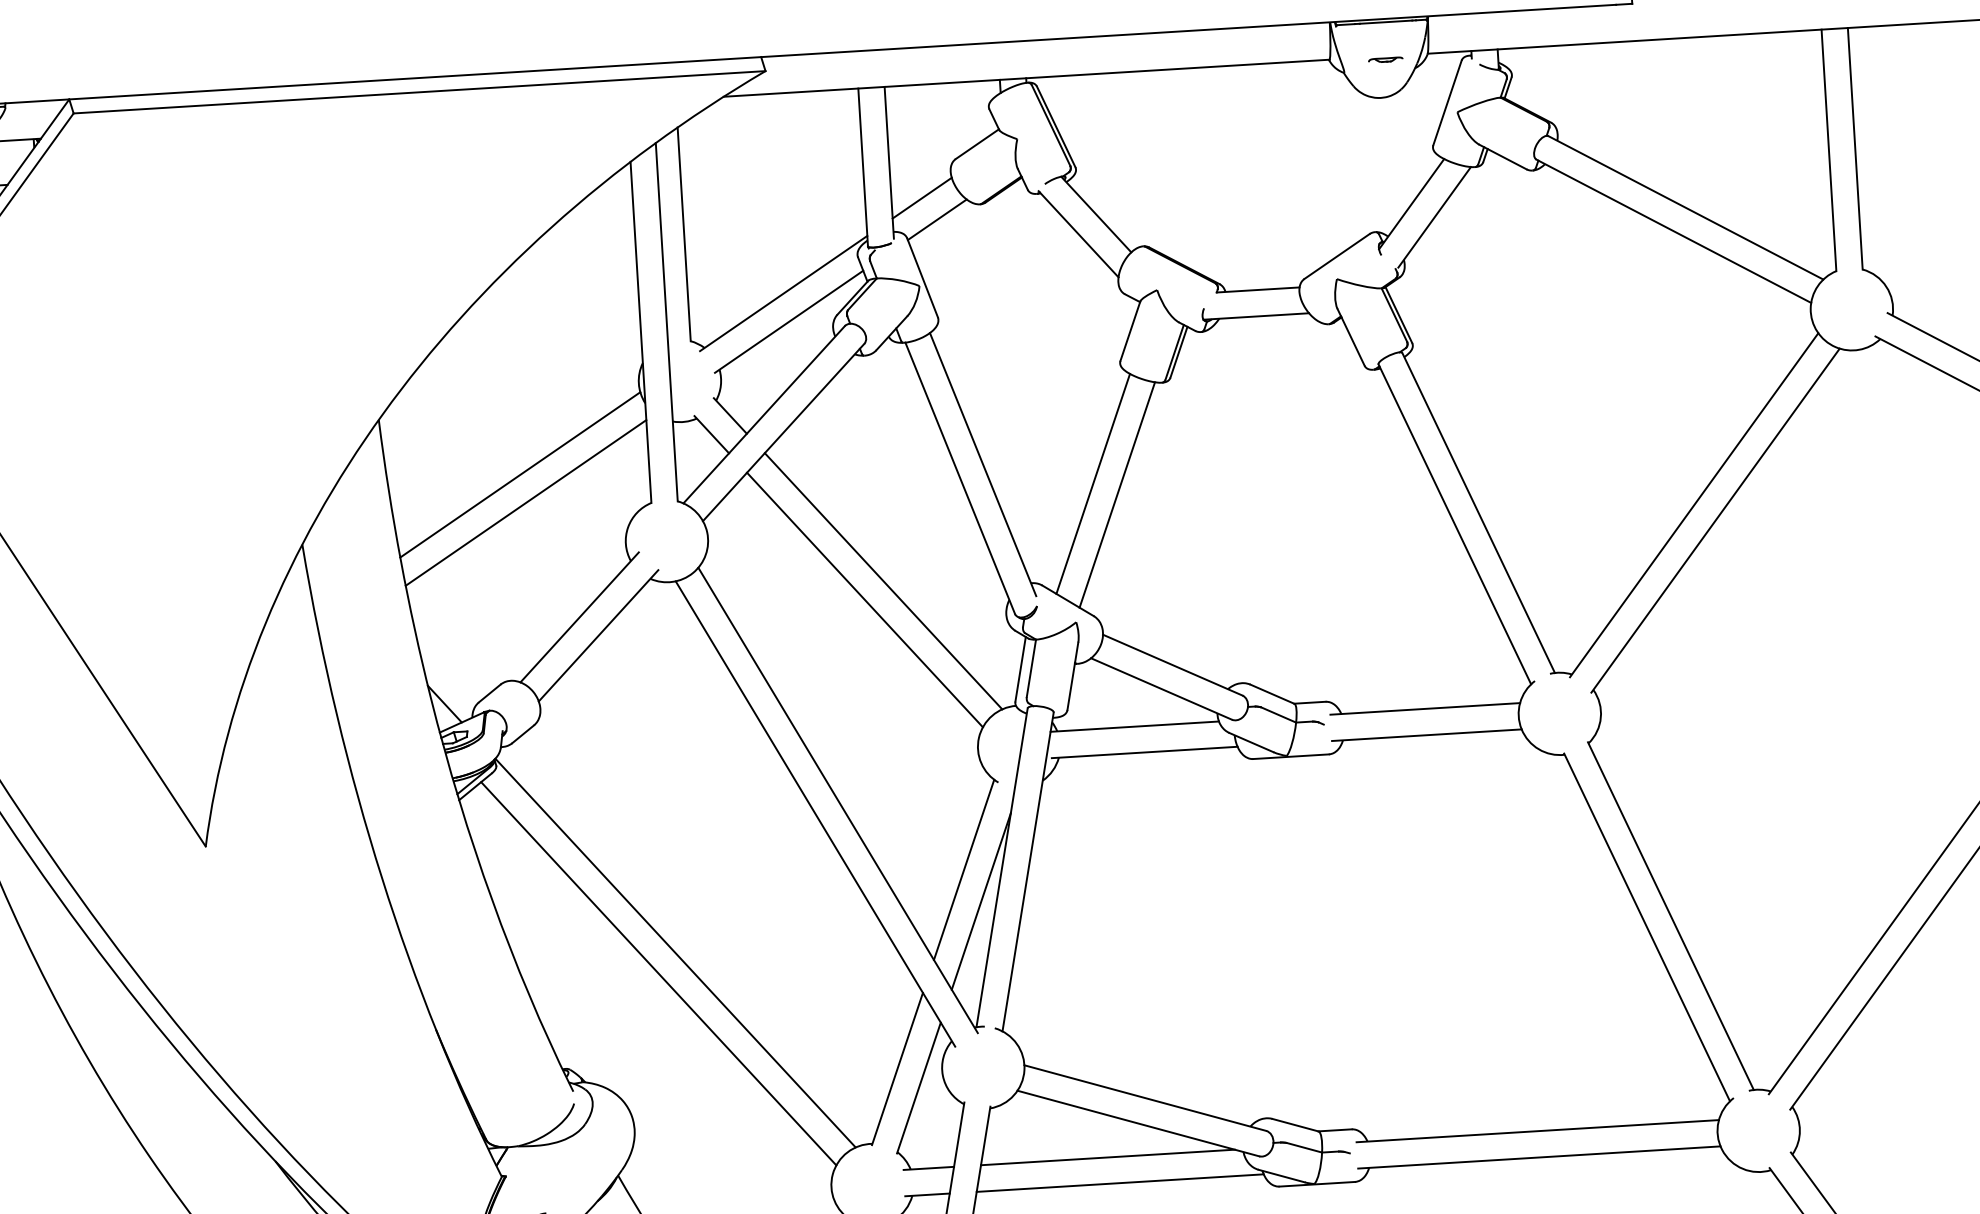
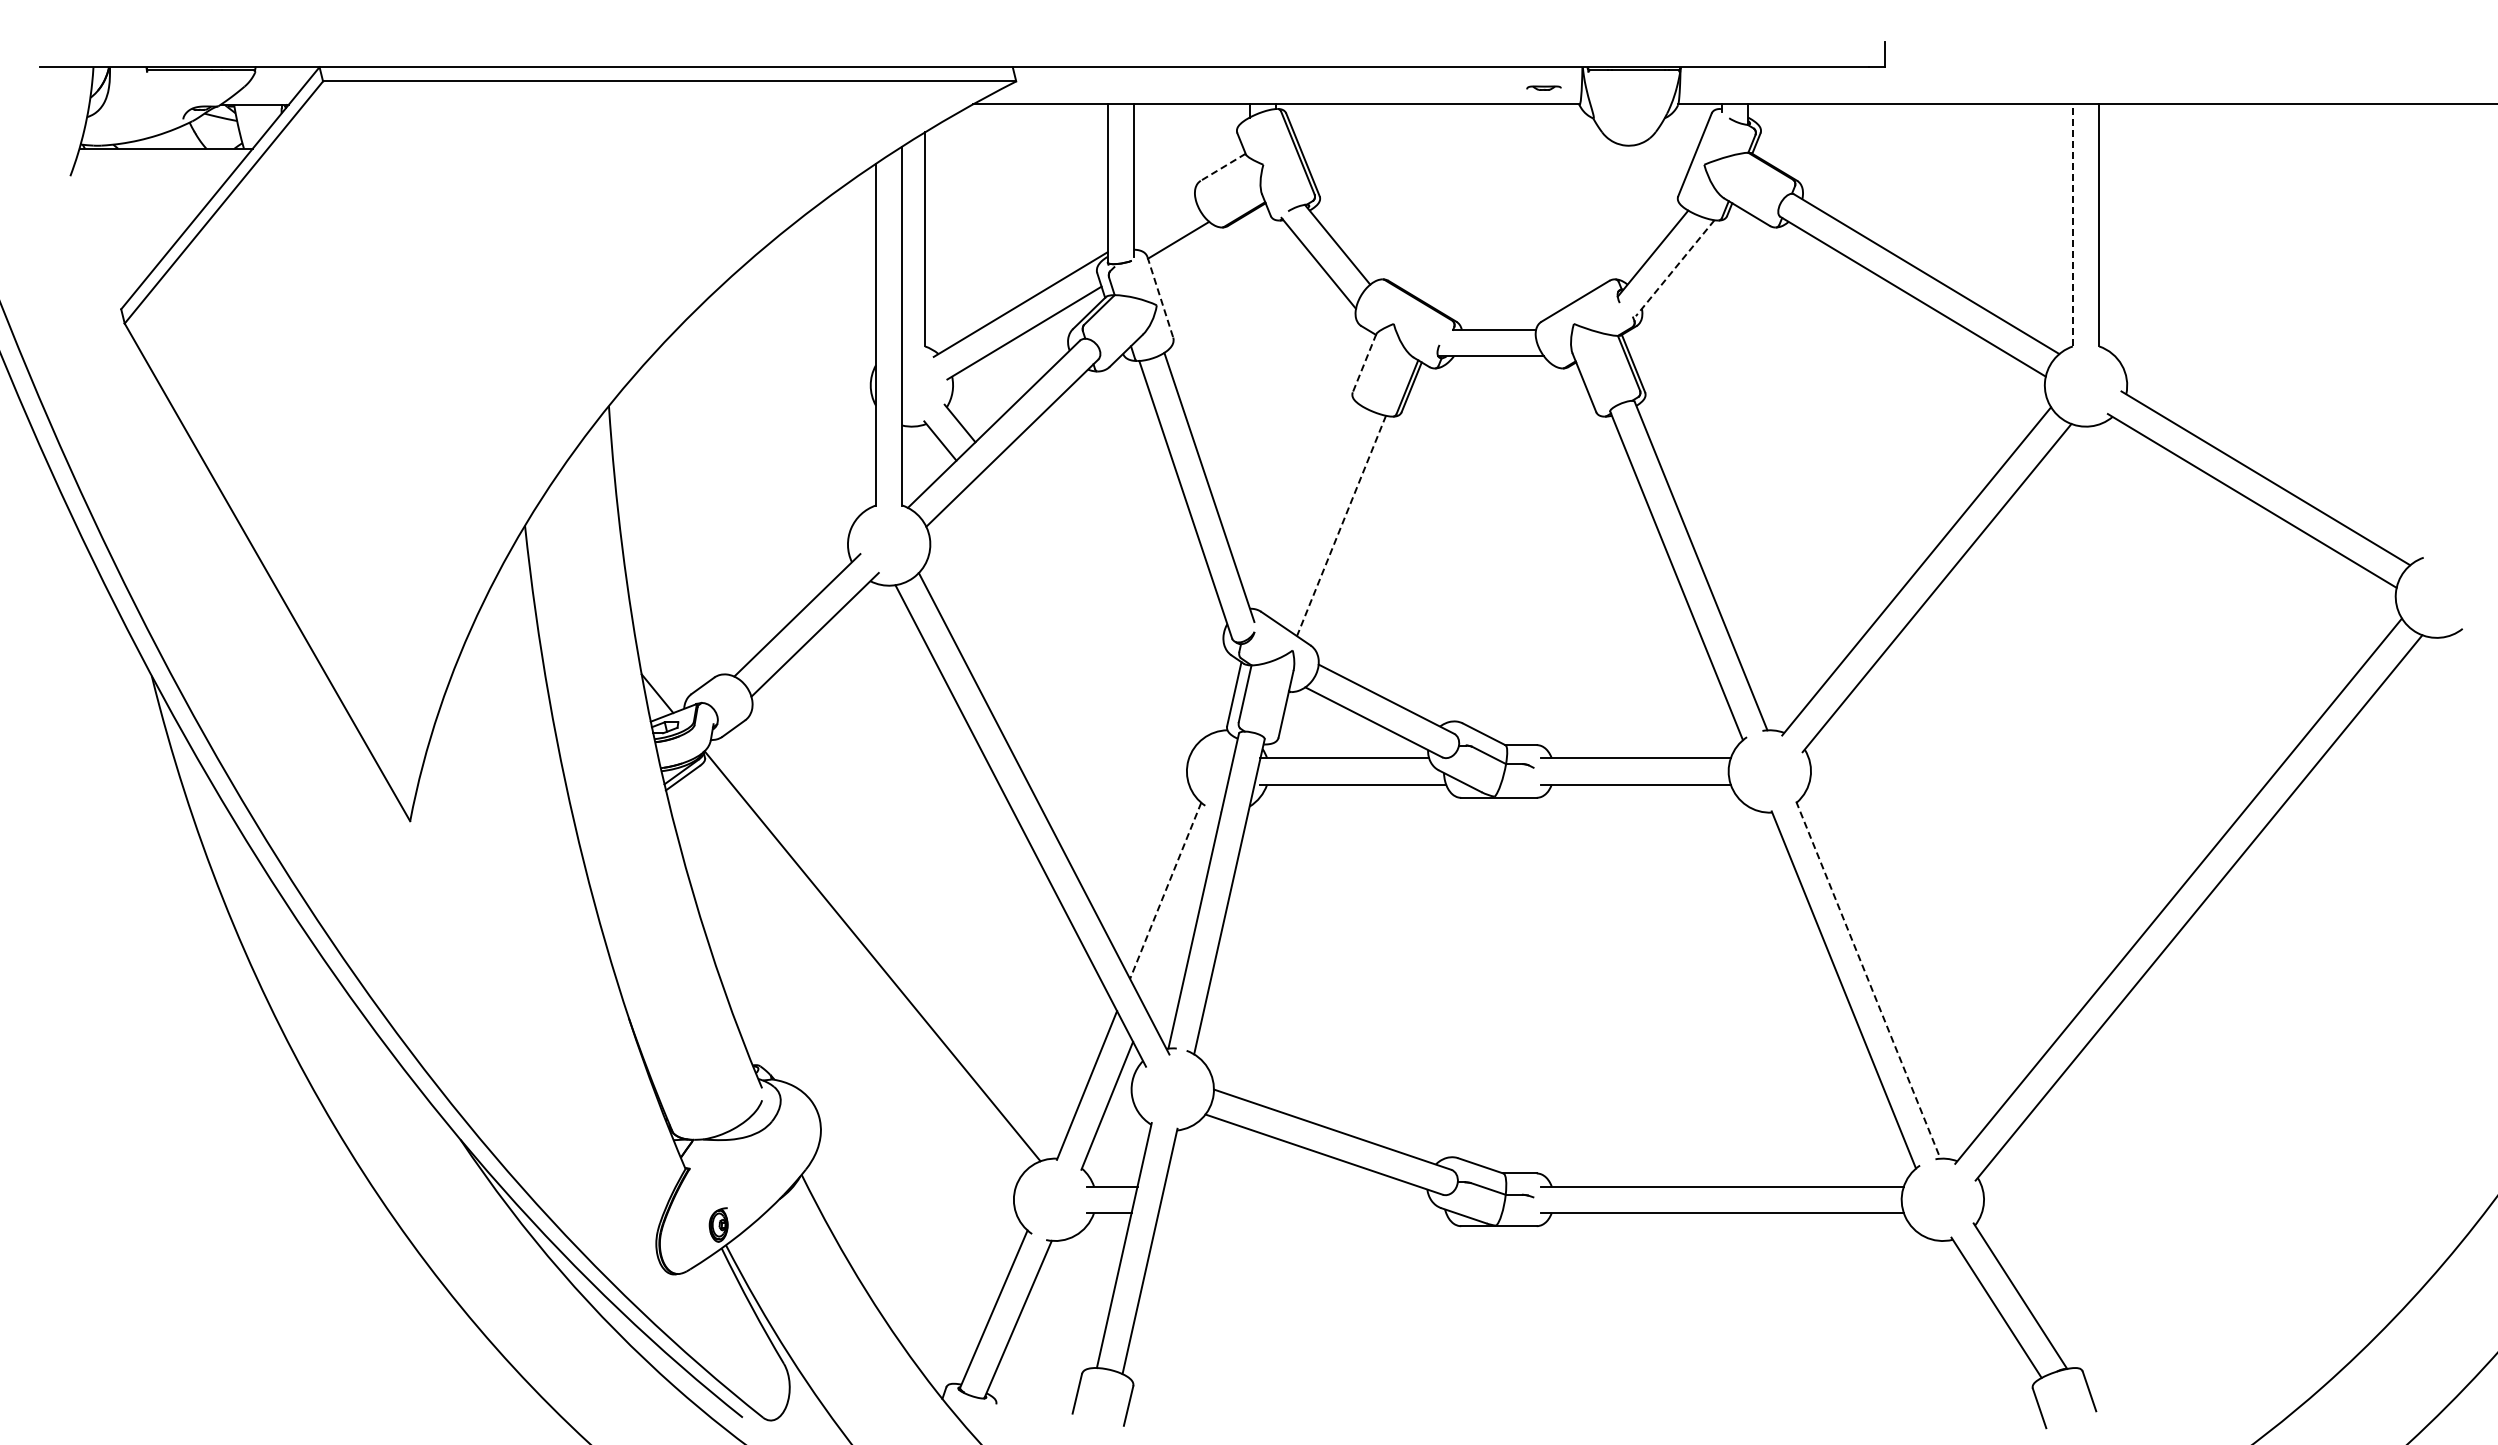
part: (1385, 59) -> (1543, 87), moved
line: (976, 144) -> (1222, 167), solid -> dashed
line: (1828, 150) -> (2072, 225), solid -> dashed
line: (921, 197) -> (1164, 217), removed
line: (1434, 217) -> (1675, 268), solid -> dashed
line: (922, 277) -> (1160, 297), solid -> dashed
line: (1130, 331) -> (1364, 363), solid -> dashed
line: (519, 474) -> (746, 469), removed
line: (1092, 482) -> (1317, 512), removed
line: (1117, 494) -> (1341, 525), solid -> dashed
line: (525, 502) -> (750, 497), removed
line: (883, 580) -> (1102, 597), removed
line: (865, 600) -> (1083, 615), removed
line: (963, 870) -> (1165, 891), solid -> dashed
line: (980, 901) -> (1180, 923), removed
line: (1671, 916) -> (1868, 980), solid -> dashed
line: (658, 973) -> (854, 975), removed
line: (1107, 1157) -> (1291, 1186), removed
line: (1120, 1183) -> (1302, 1213), removed

